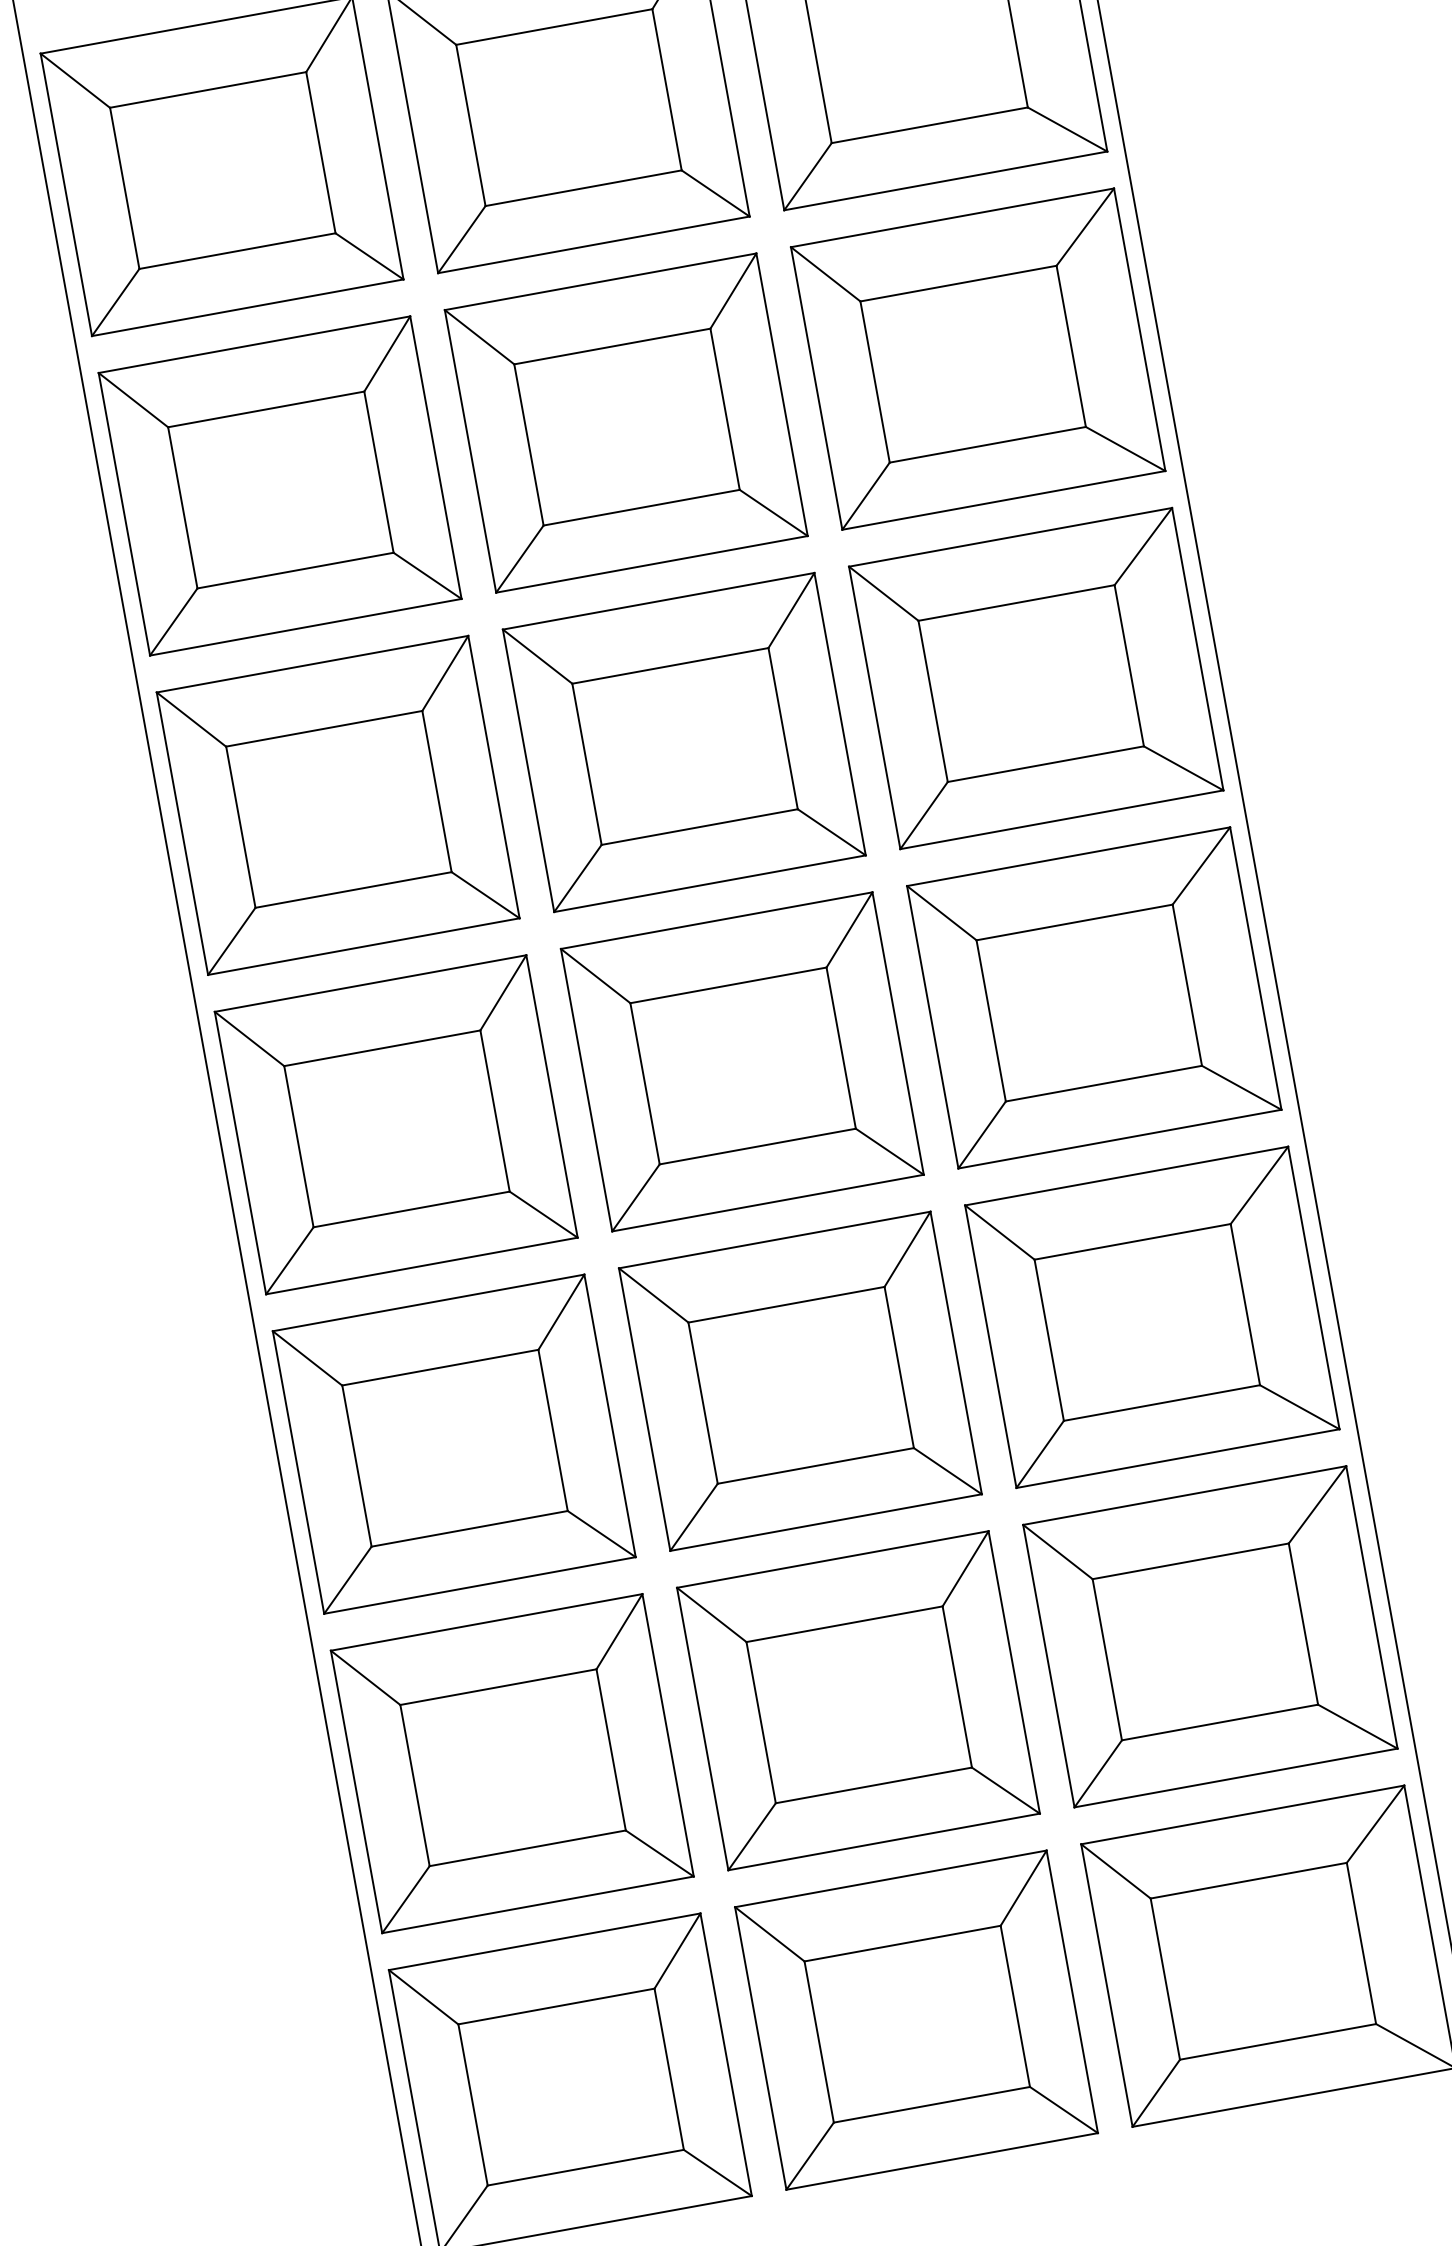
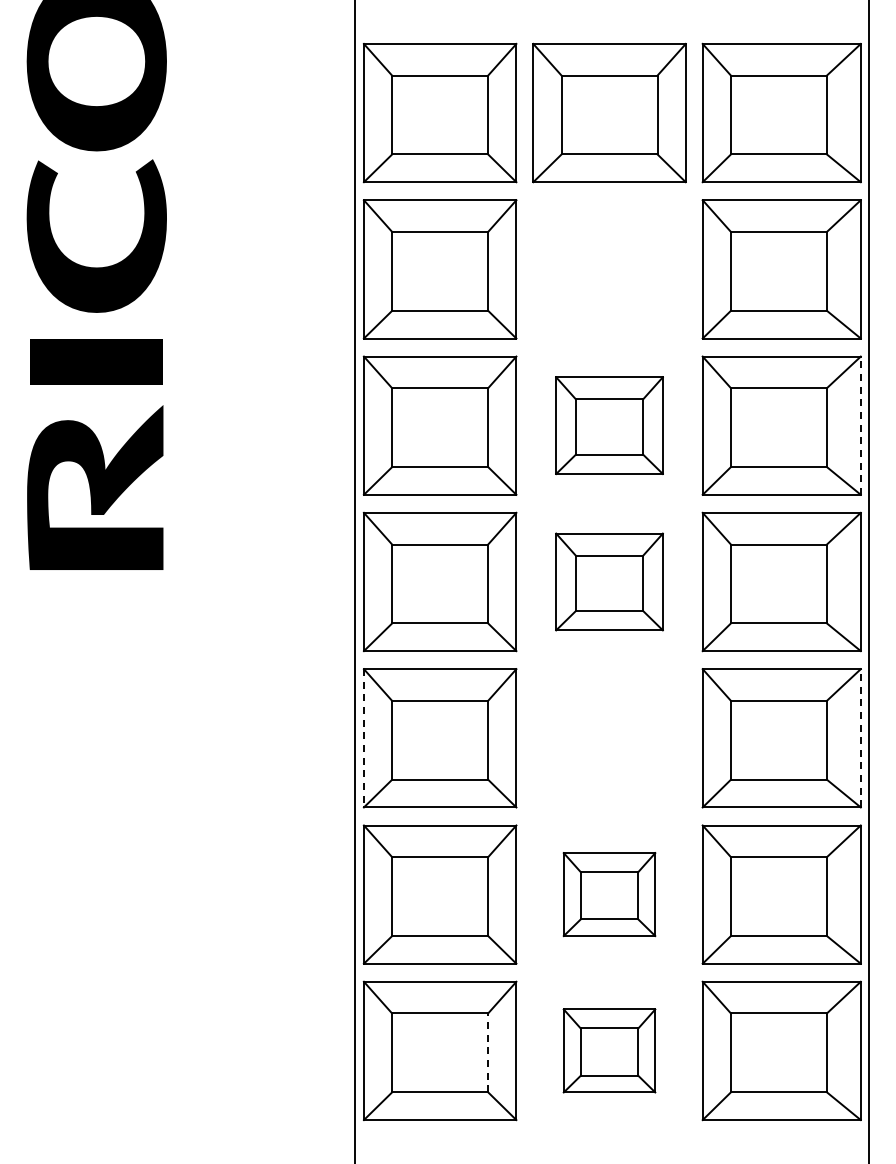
part: (626, 423) -> (609, 269), removed
line: (1197, 648) -> (860, 425), solid -> dashed
part: (684, 742) -> (609, 425), size x0.7
part: (742, 1060) -> (609, 581), size x0.7
line: (1312, 1286) -> (860, 737), solid -> dashed
part: (800, 1381) -> (609, 738), removed
line: (297, 1473) -> (363, 738), solid -> dashed
part: (858, 1700) -> (609, 894), size x0.6
part: (916, 2019) -> (609, 1050), size x0.6
line: (669, 2068) -> (488, 1052), solid -> dashed

